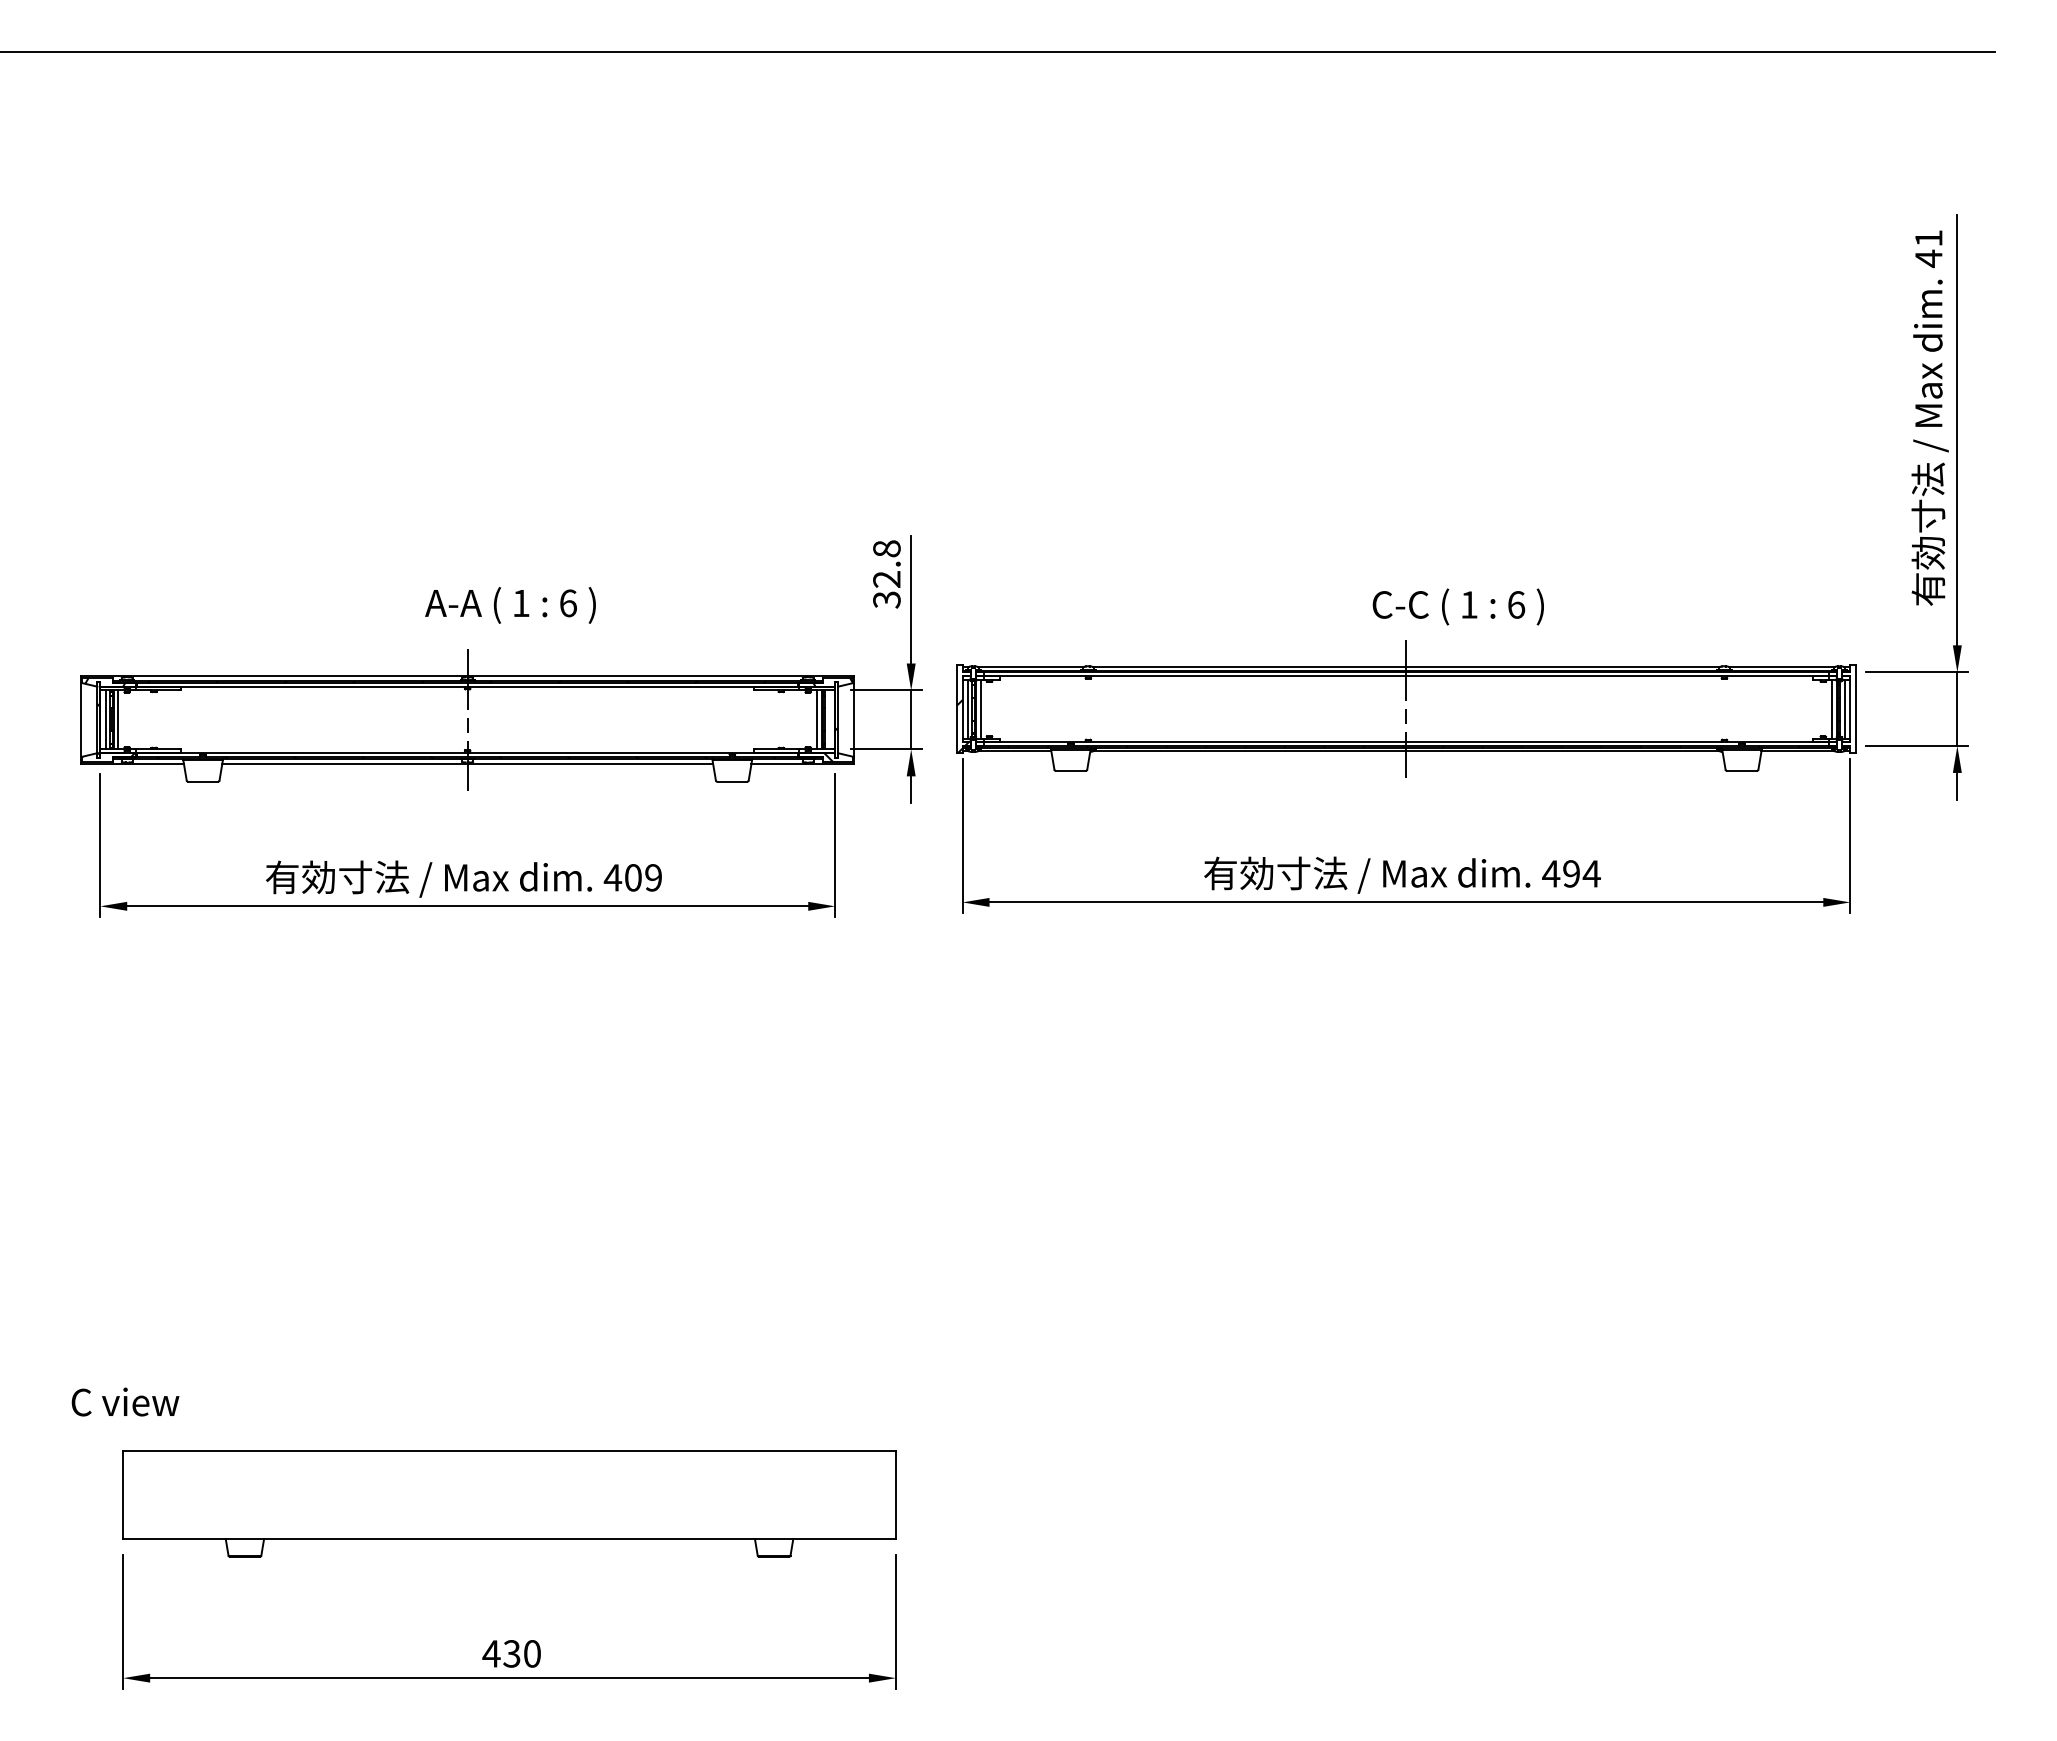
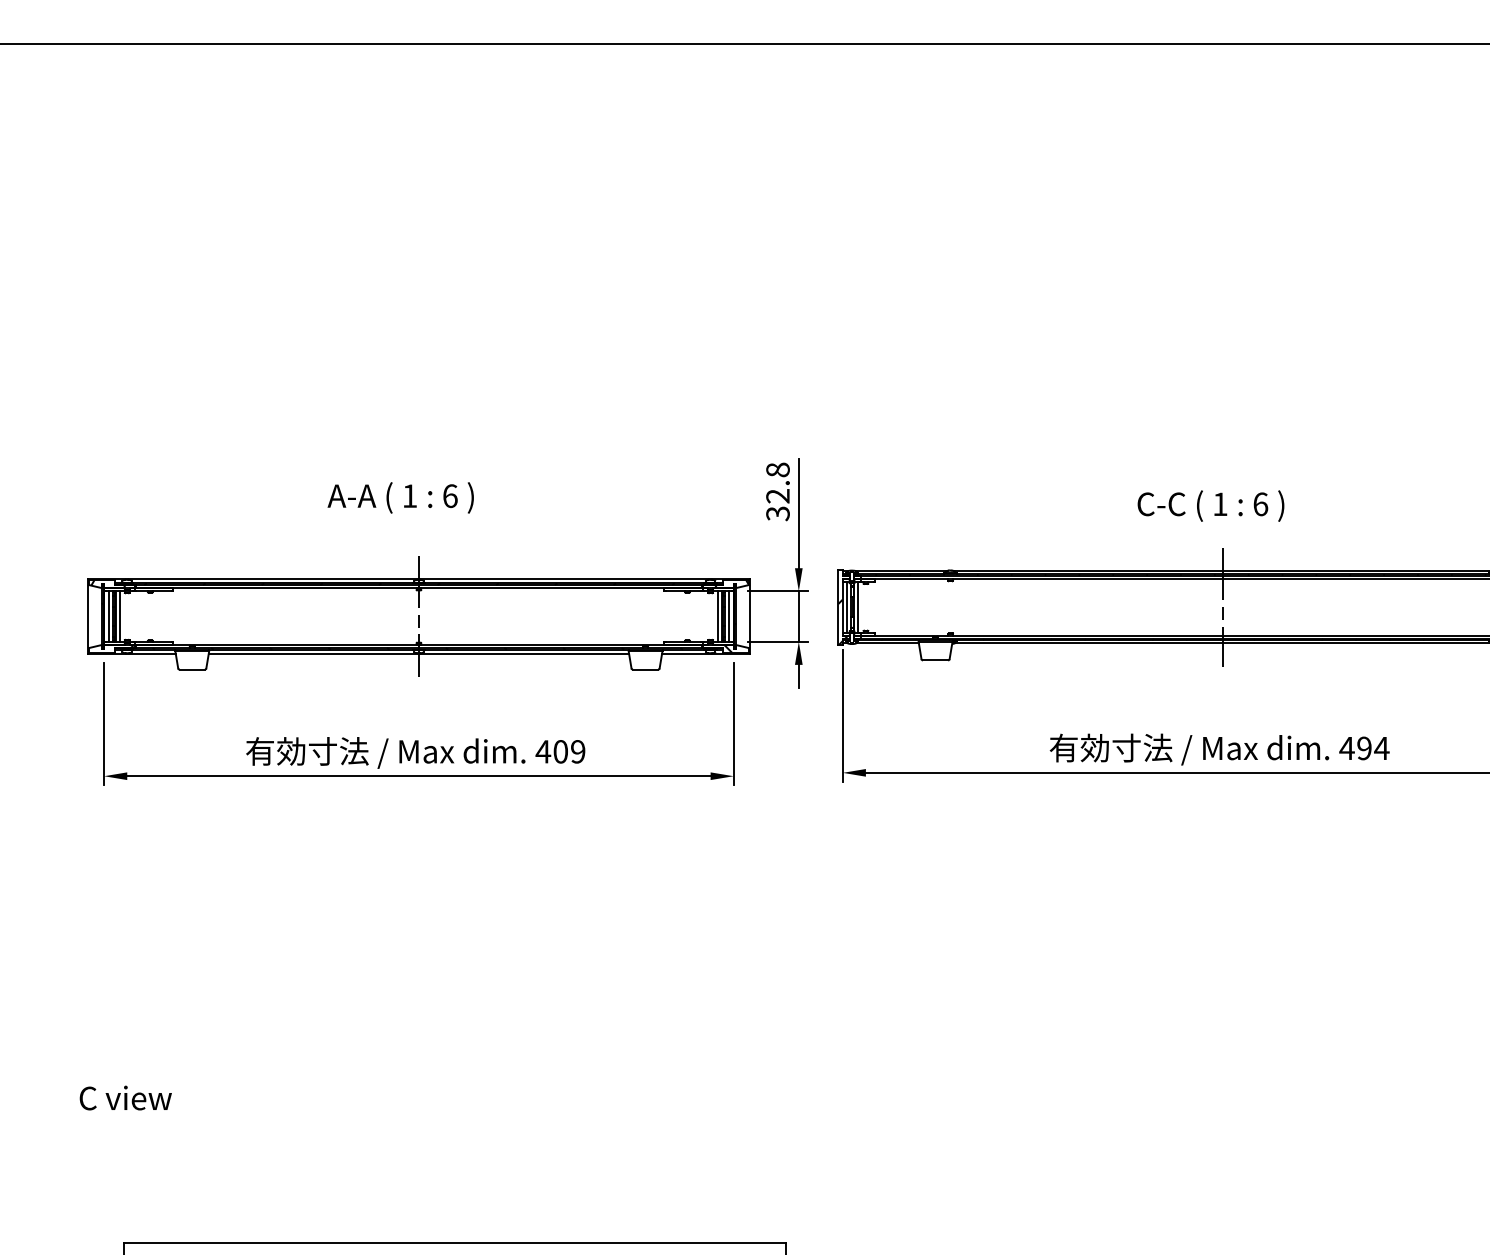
text: (510, 605) -> (400, 497), moved
text: (1457, 606) -> (1210, 505), moved
line: (829, 719) -> (728, 616), added
text: (125, 1401) -> (125, 1097), moved

